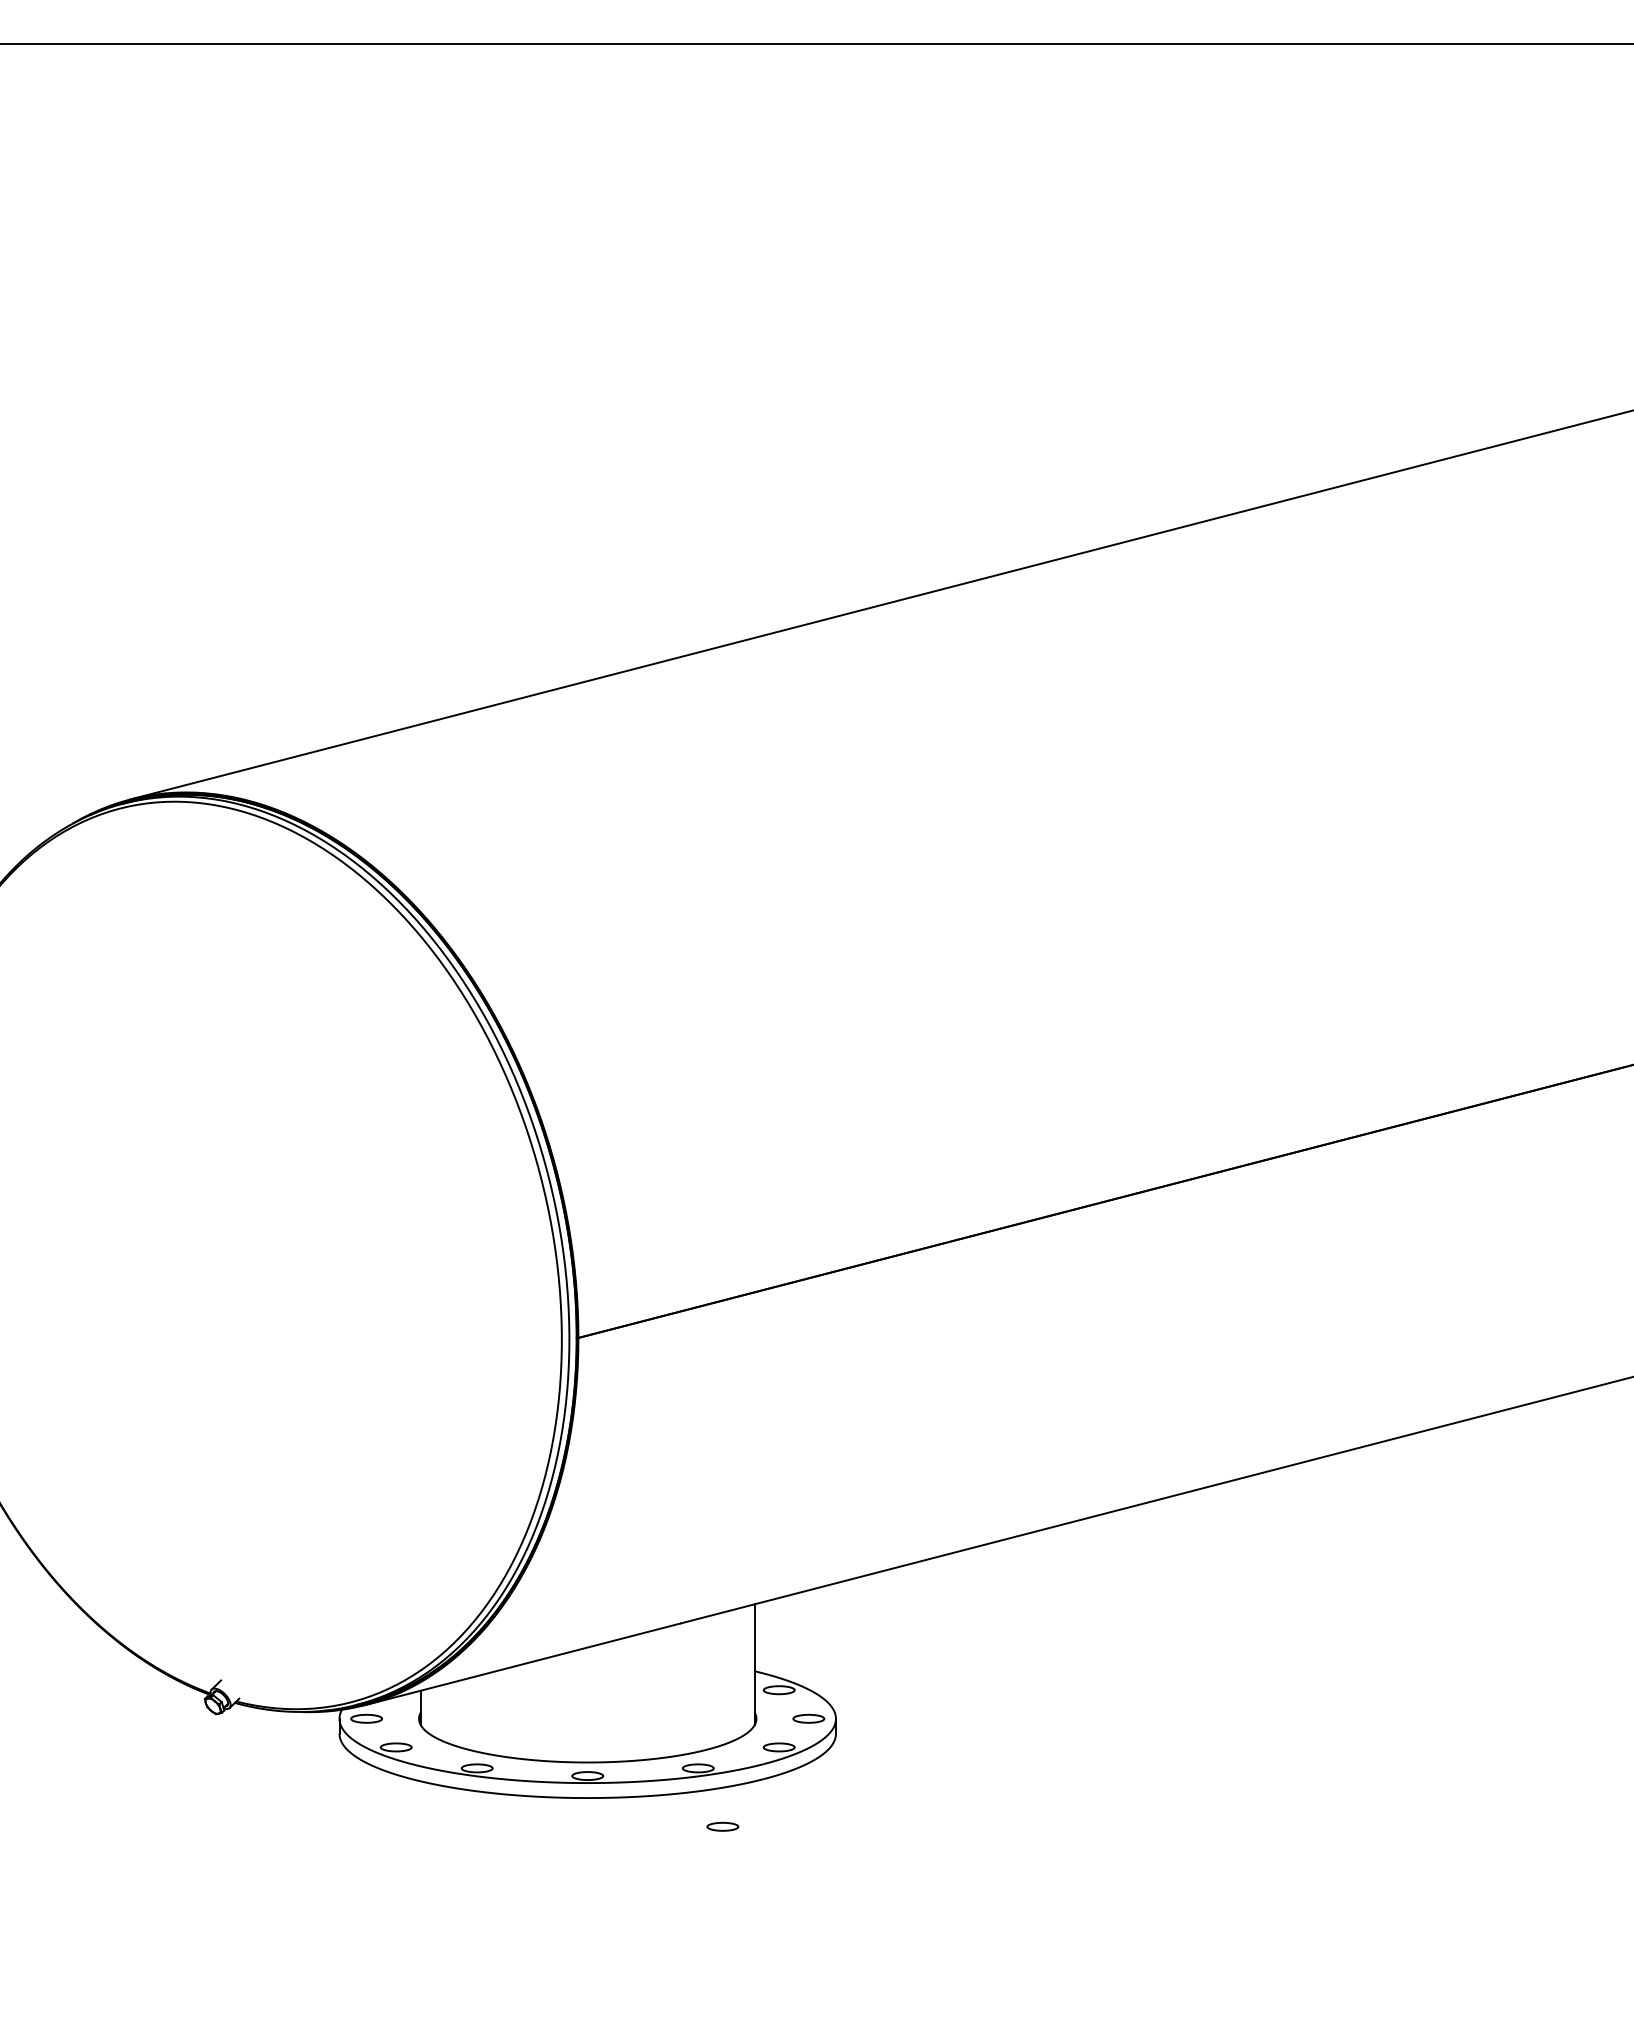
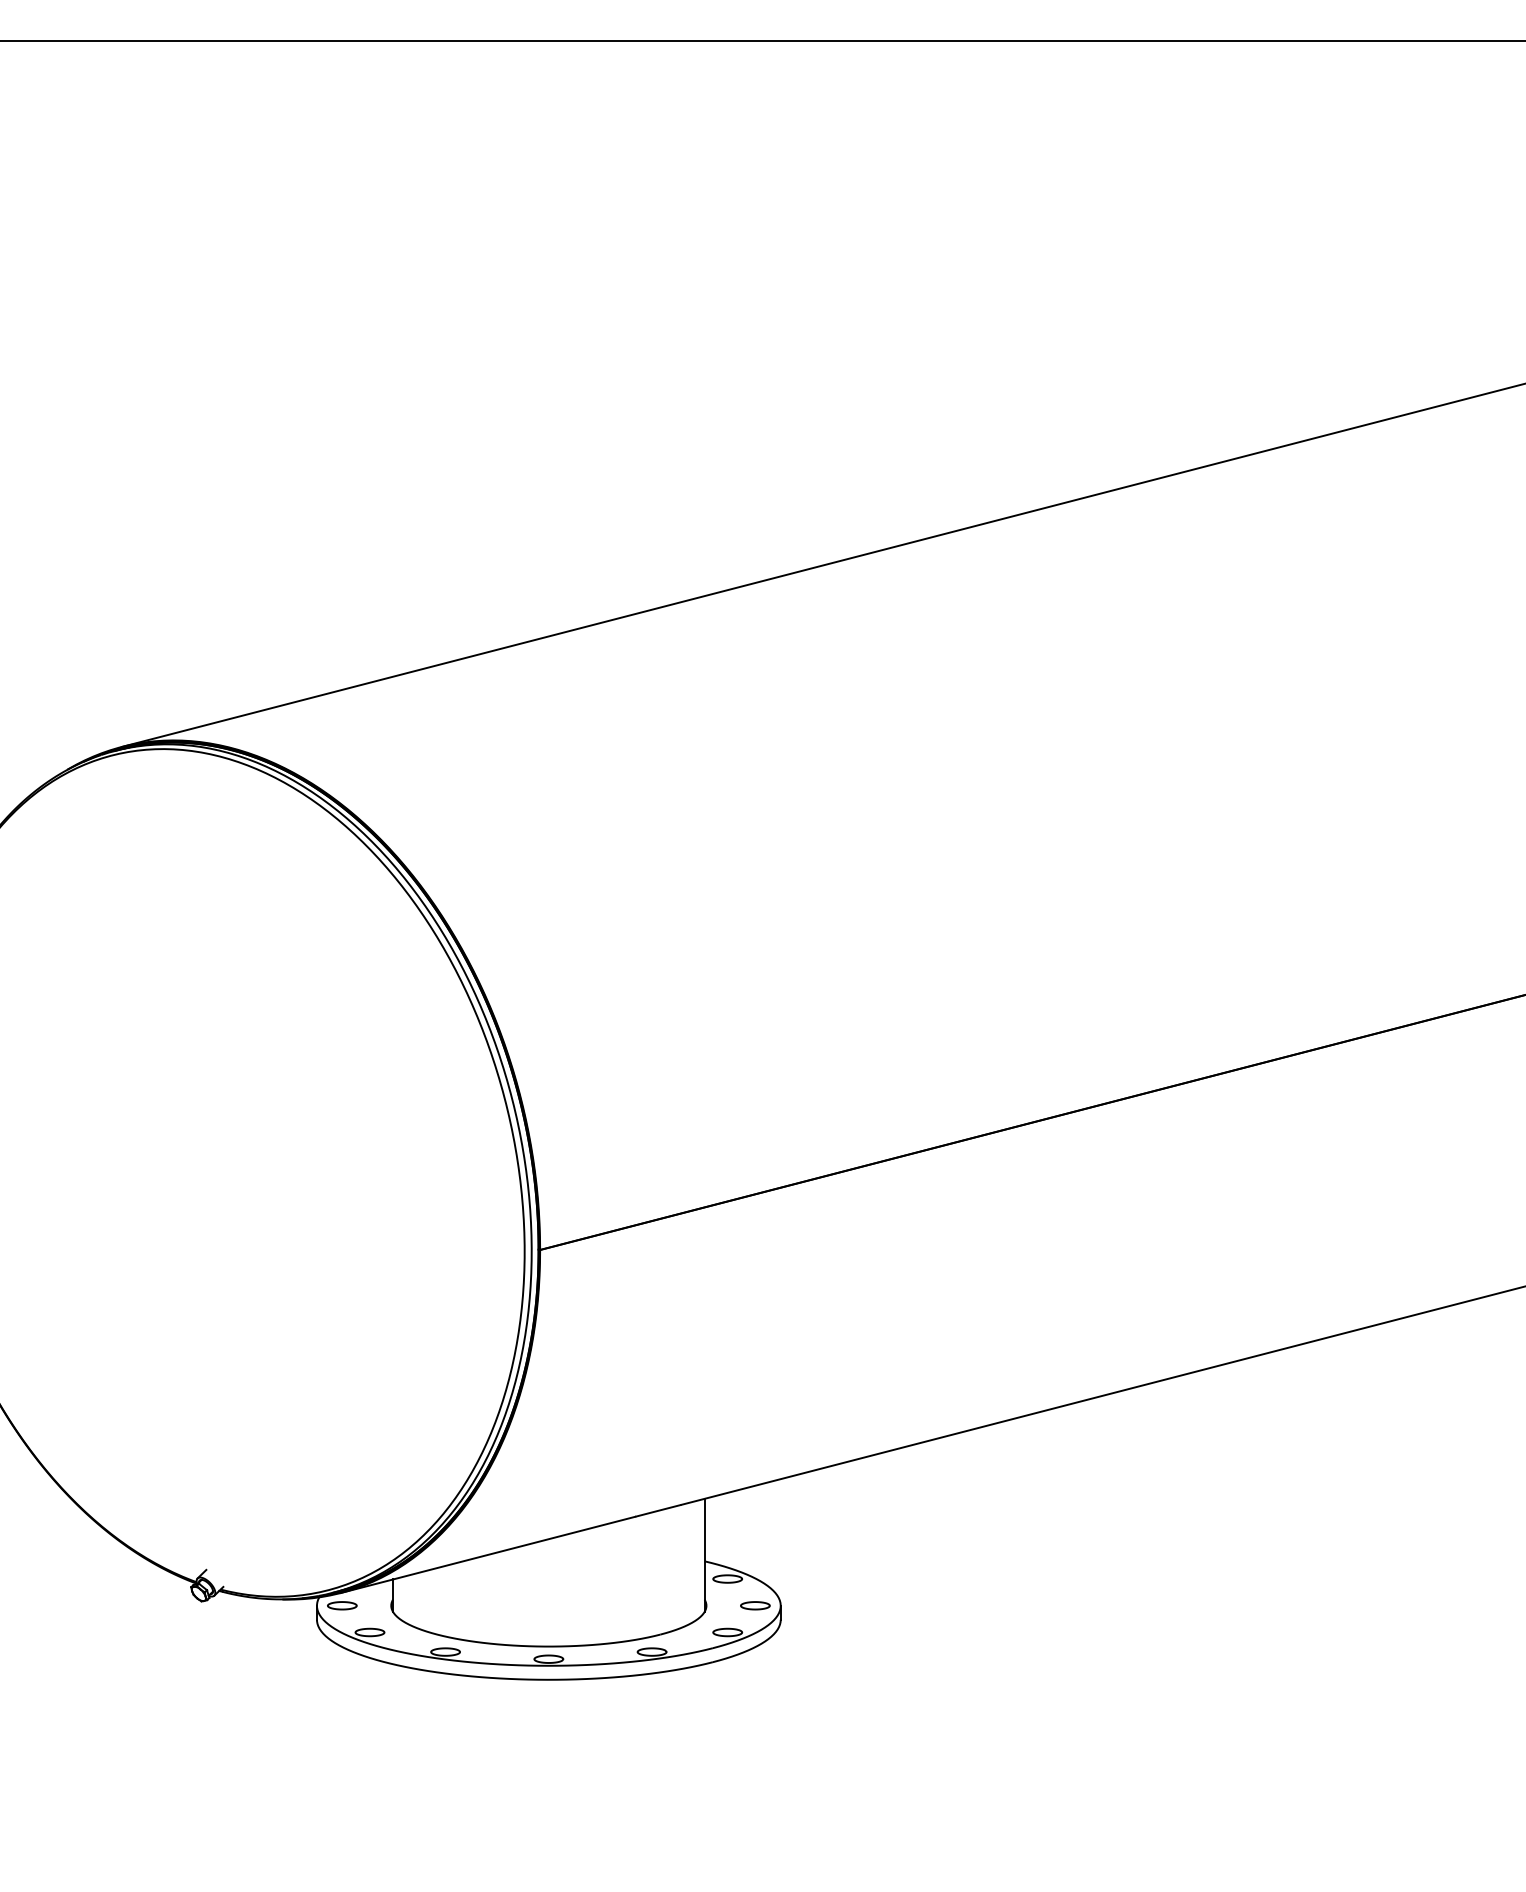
part: (722, 1826) -> (674, 1706), removed

